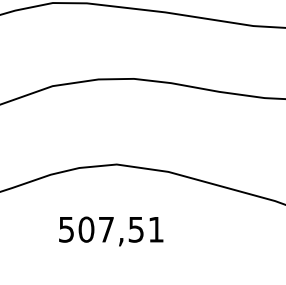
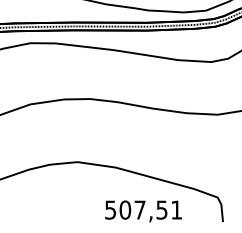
text: (111, 231) -> (143, 211), moved

